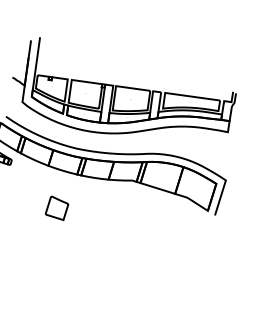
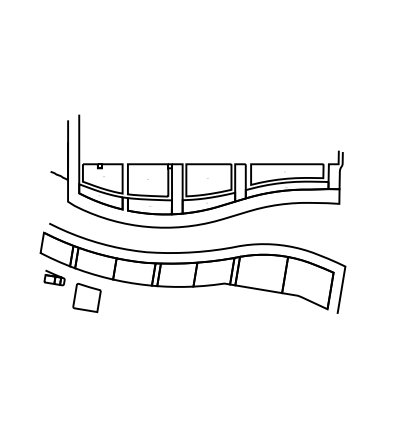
part: (56, 207) -> (86, 297), moved

